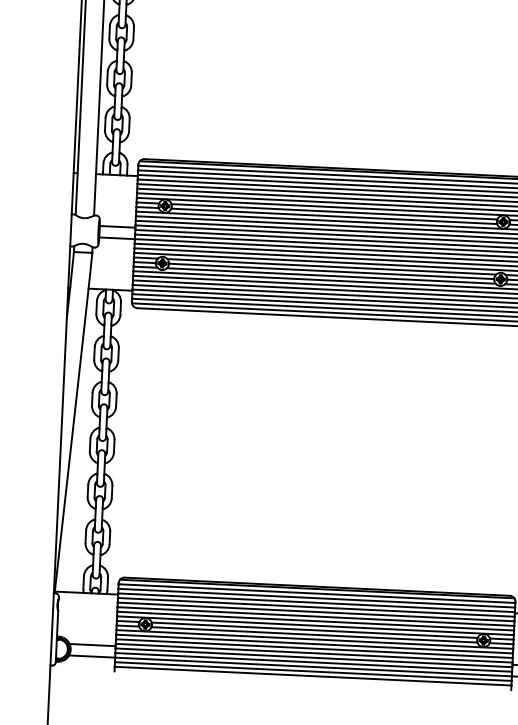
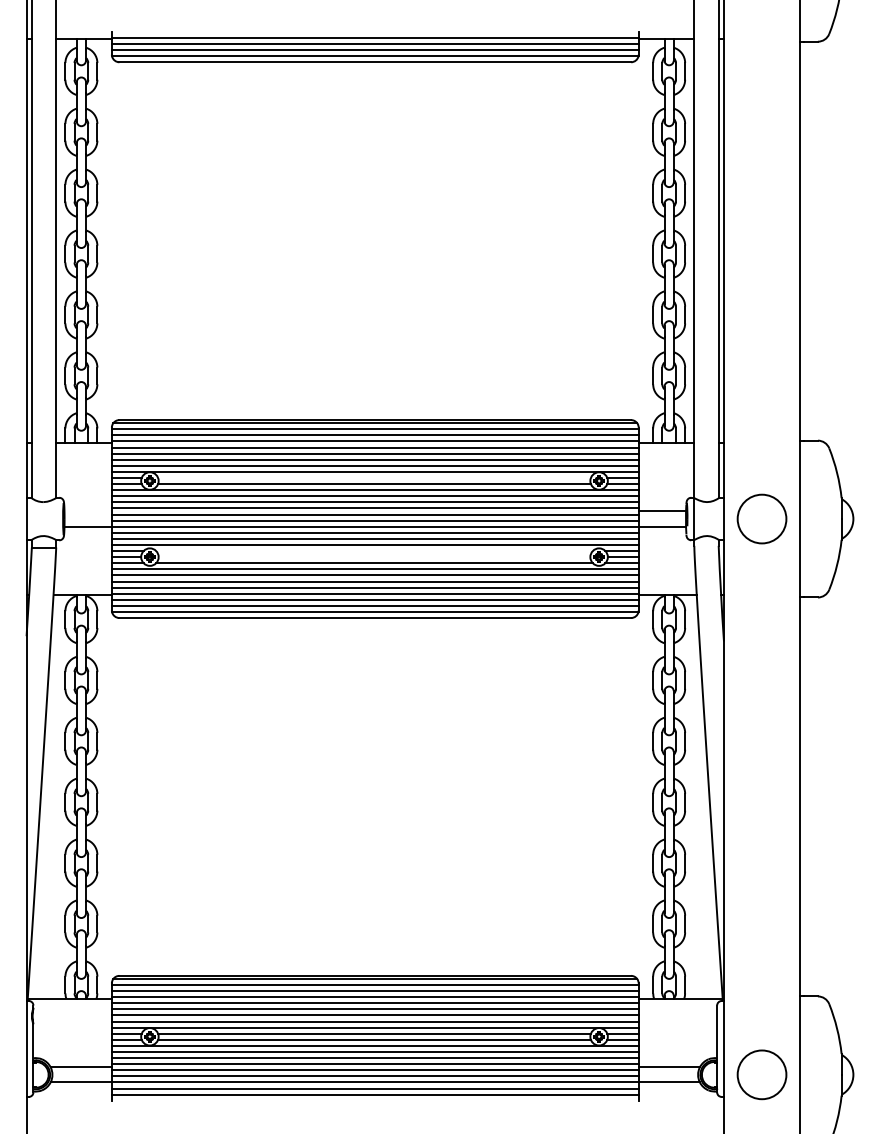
line: (334, 211) -> (374, 477), removed
line: (117, 226) -> (87, 511), removed
line: (331, 267) -> (374, 551), removed
line: (331, 271) -> (374, 557), removed

